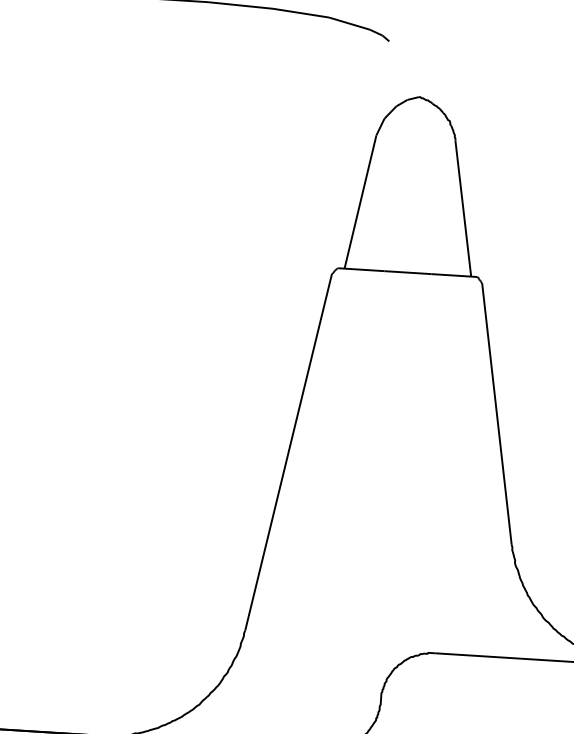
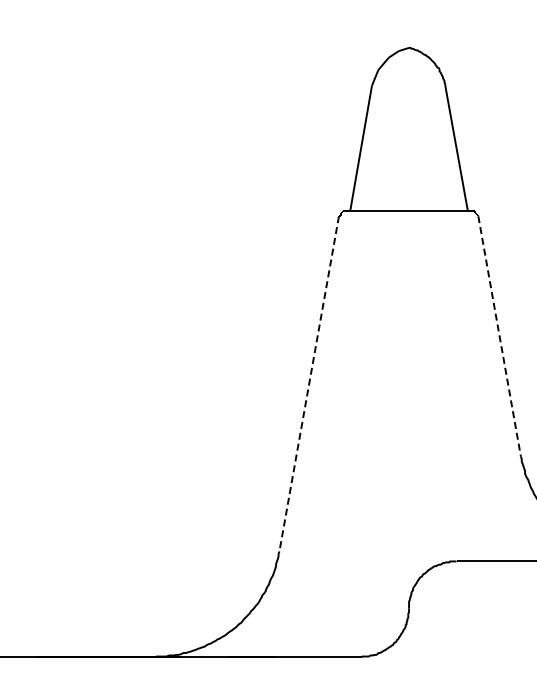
line: (496, 414) -> (499, 336), solid -> dashed
line: (288, 452) -> (309, 384), solid -> dashed

